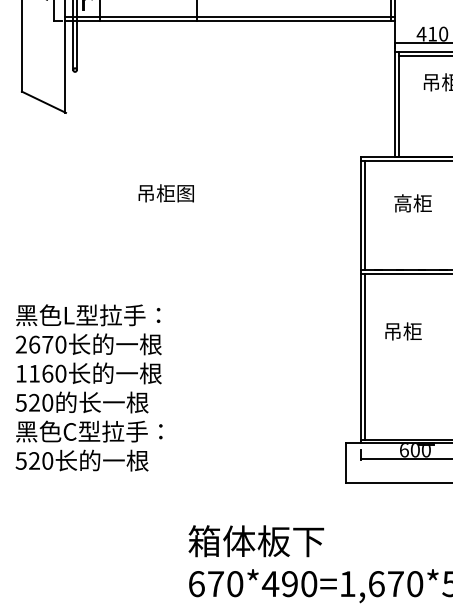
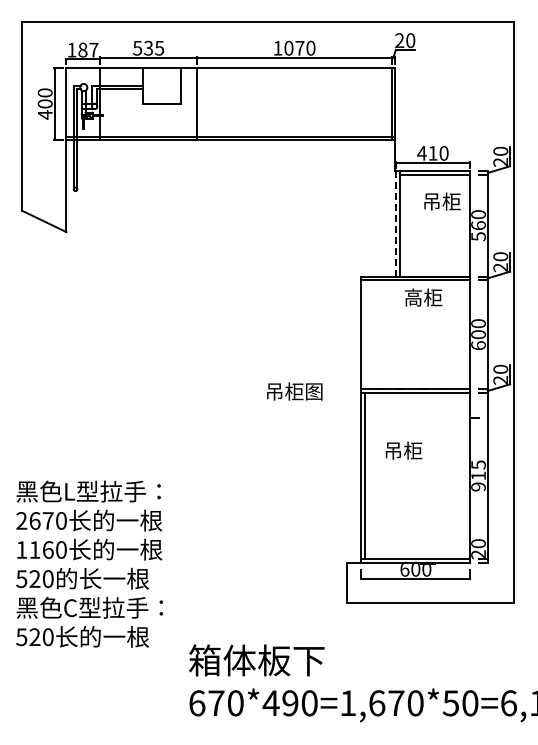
line: (395, 104) -> (395, 223), solid -> dashed
text: (166, 193) -> (294, 391), moved
text: (413, 203) -> (423, 297), moved
line: (364, 215) -> (364, 334), removed
text: (89, 387) -> (89, 563), moved

